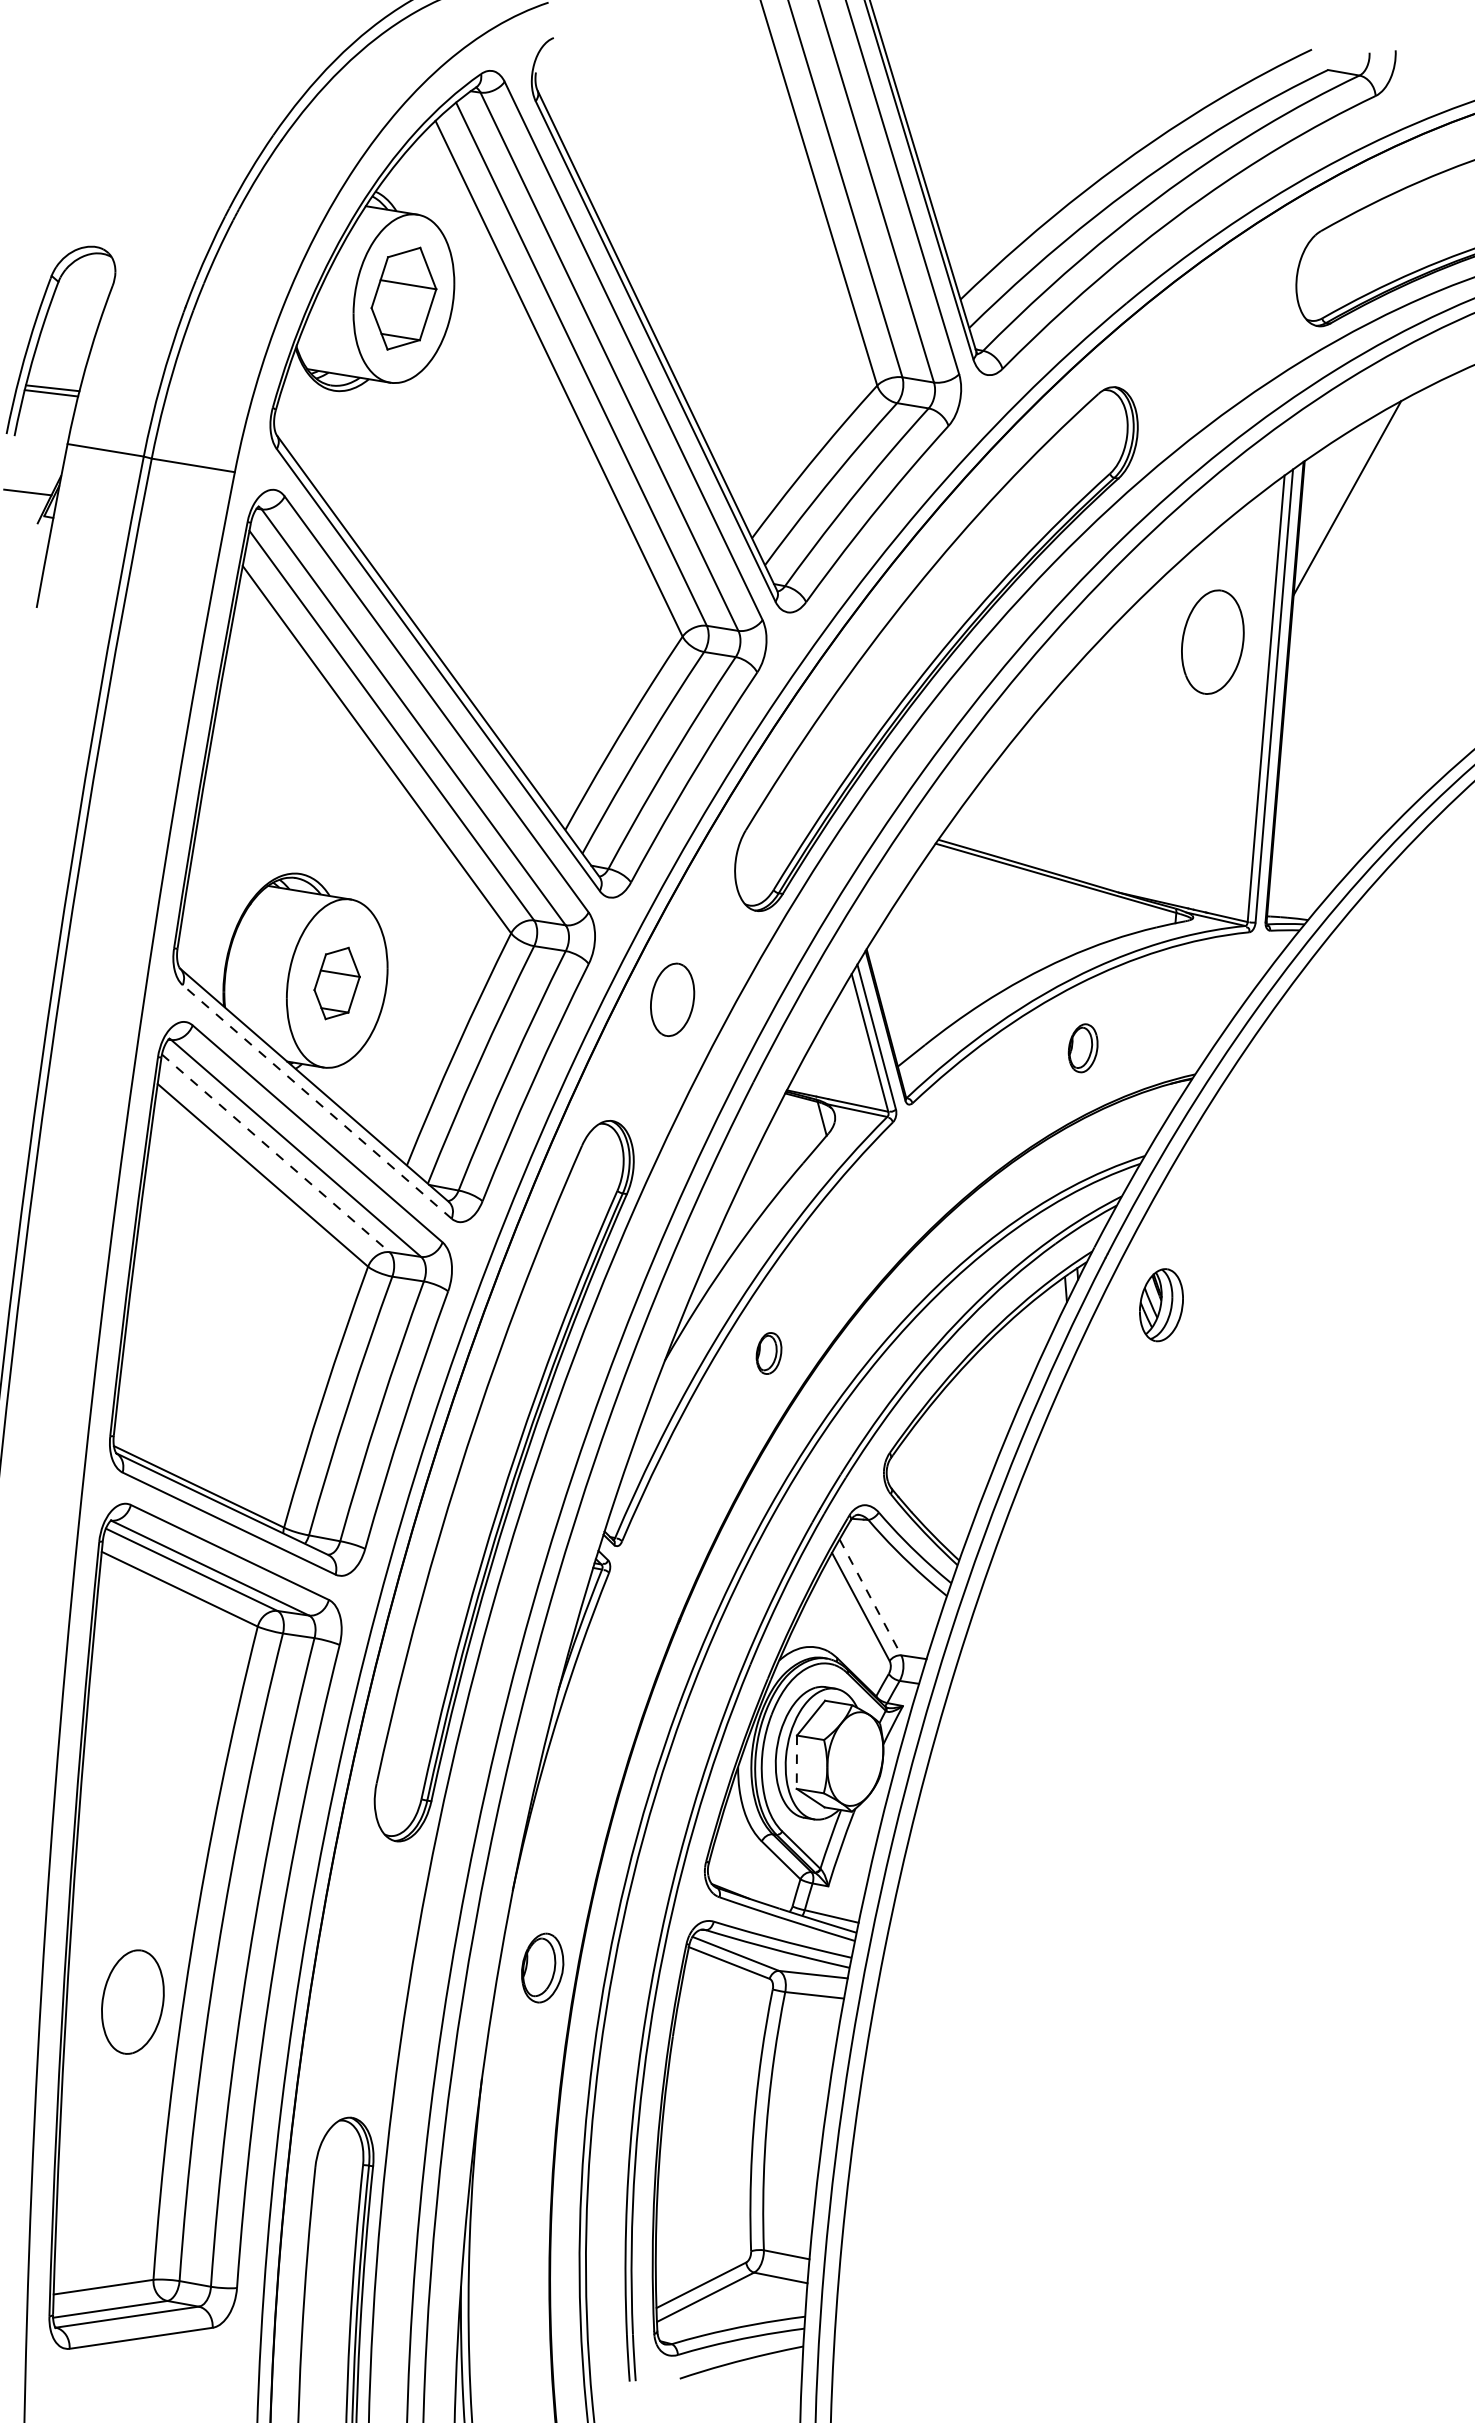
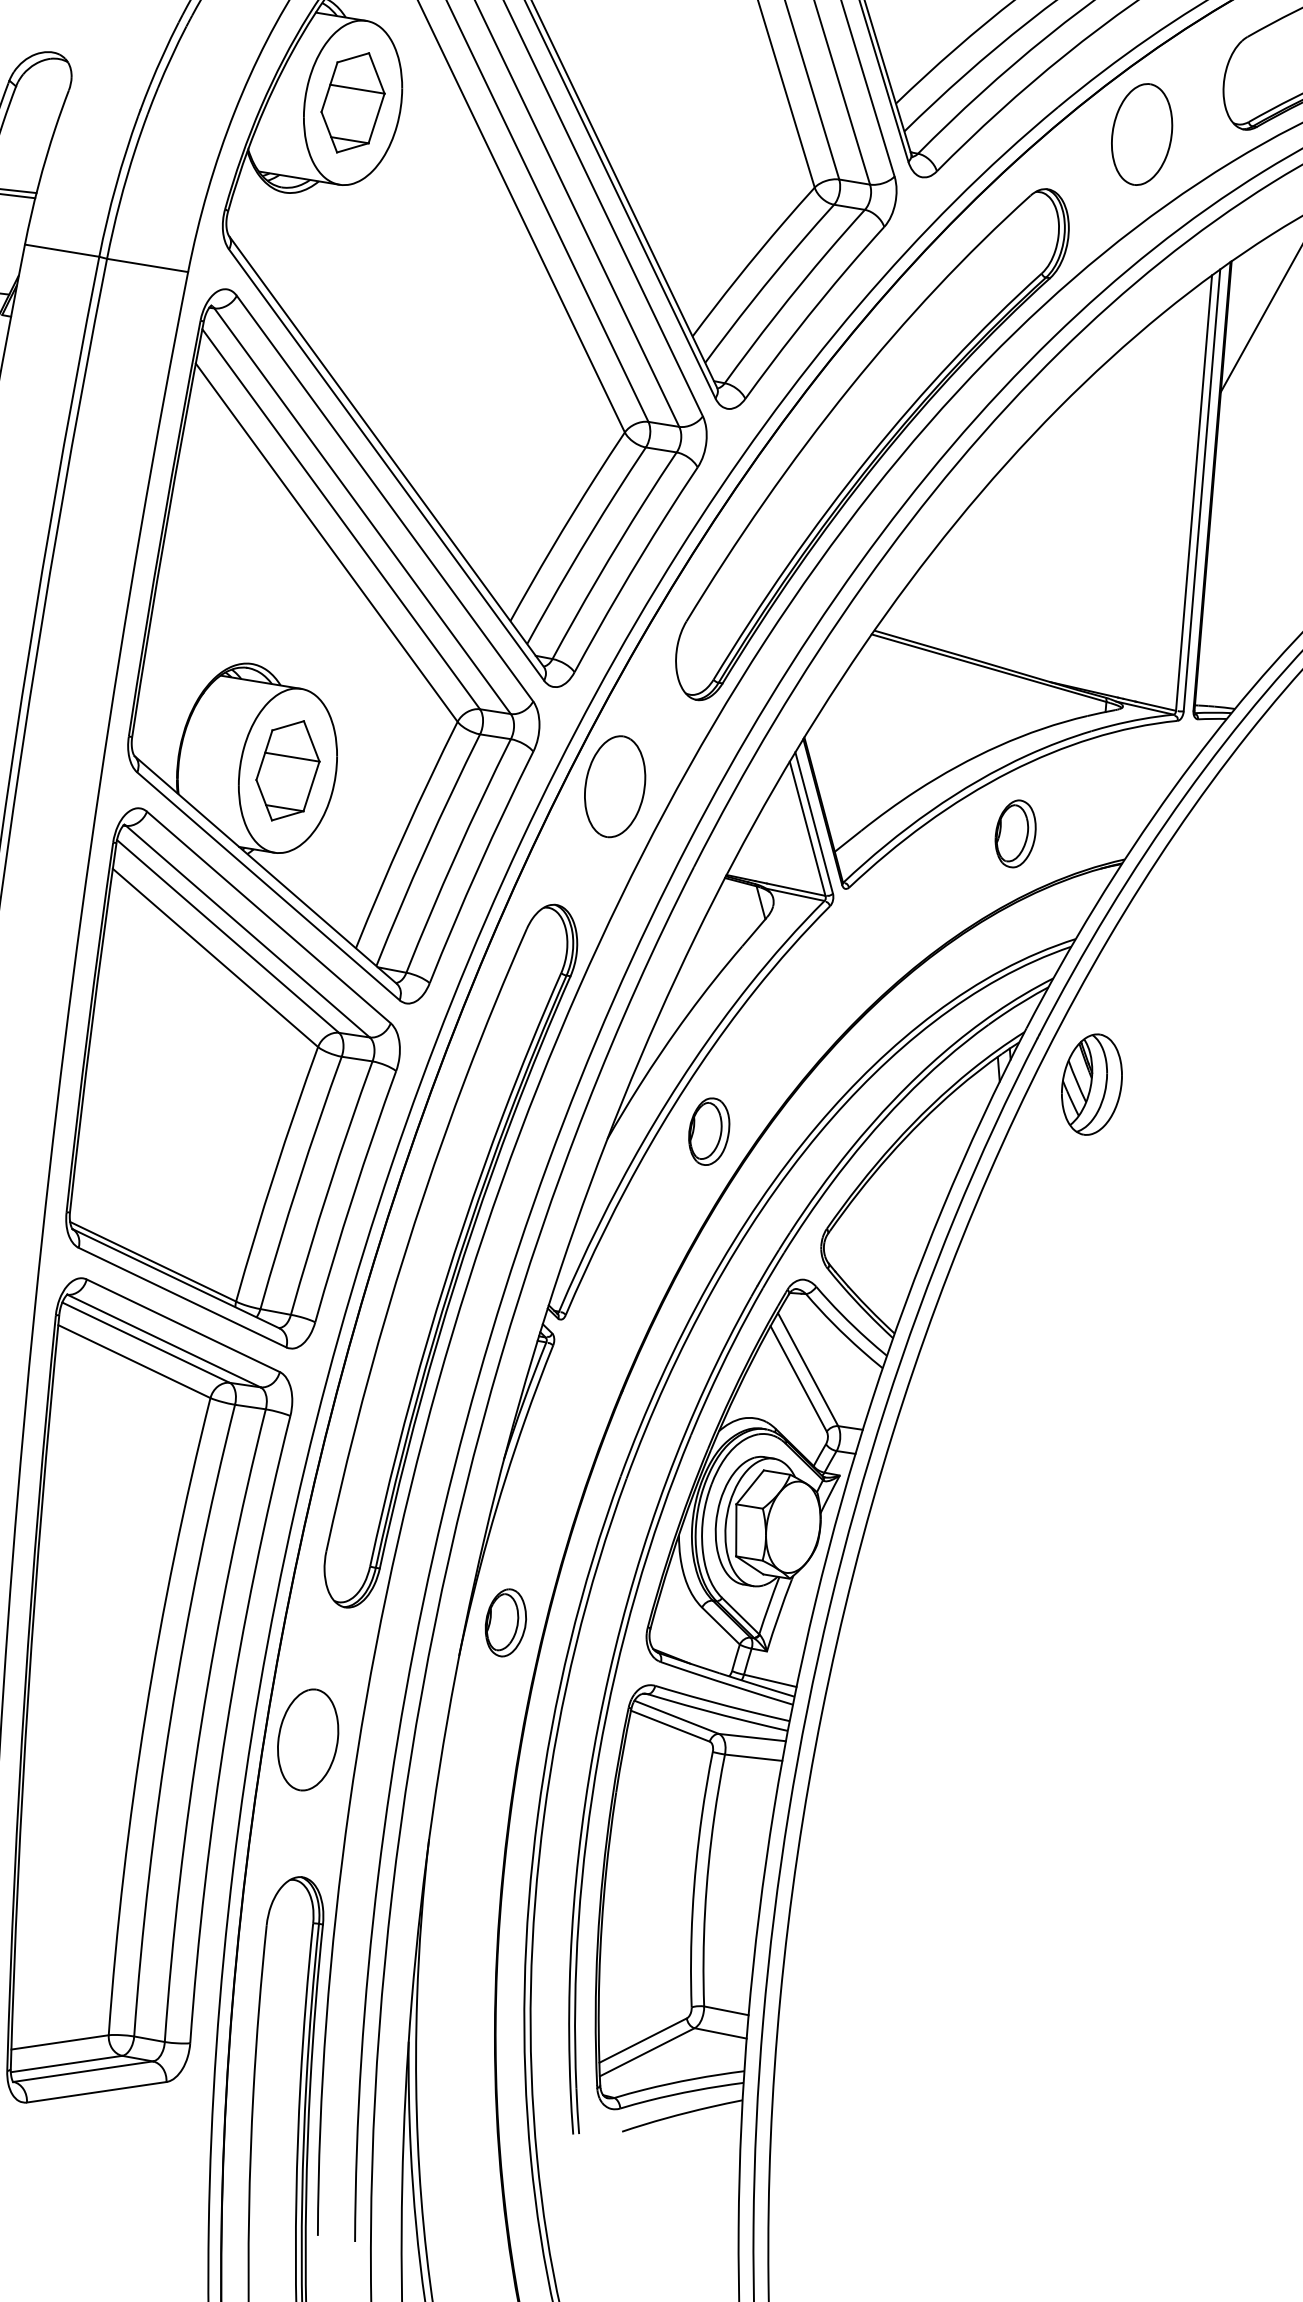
part: (1212, 641) -> (1141, 133), moved
part: (336, 983) -> (287, 770), size x1.43
part: (672, 999) -> (615, 786), size x1.43
part: (1082, 1048) -> (1014, 834), size x1.43
line: (316, 1101) -> (267, 885), dashed -> solid
line: (275, 1153) -> (227, 936), dashed -> solid
part: (1161, 1304) -> (1091, 1083), size x1.43
part: (768, 1353) -> (708, 1131), size x1.67
line: (870, 1597) -> (808, 1369), dashed -> solid
line: (796, 1762) -> (735, 1530), dashed -> solid
part: (542, 1967) -> (505, 1622), moved
part: (132, 2001) -> (307, 1739), moved

